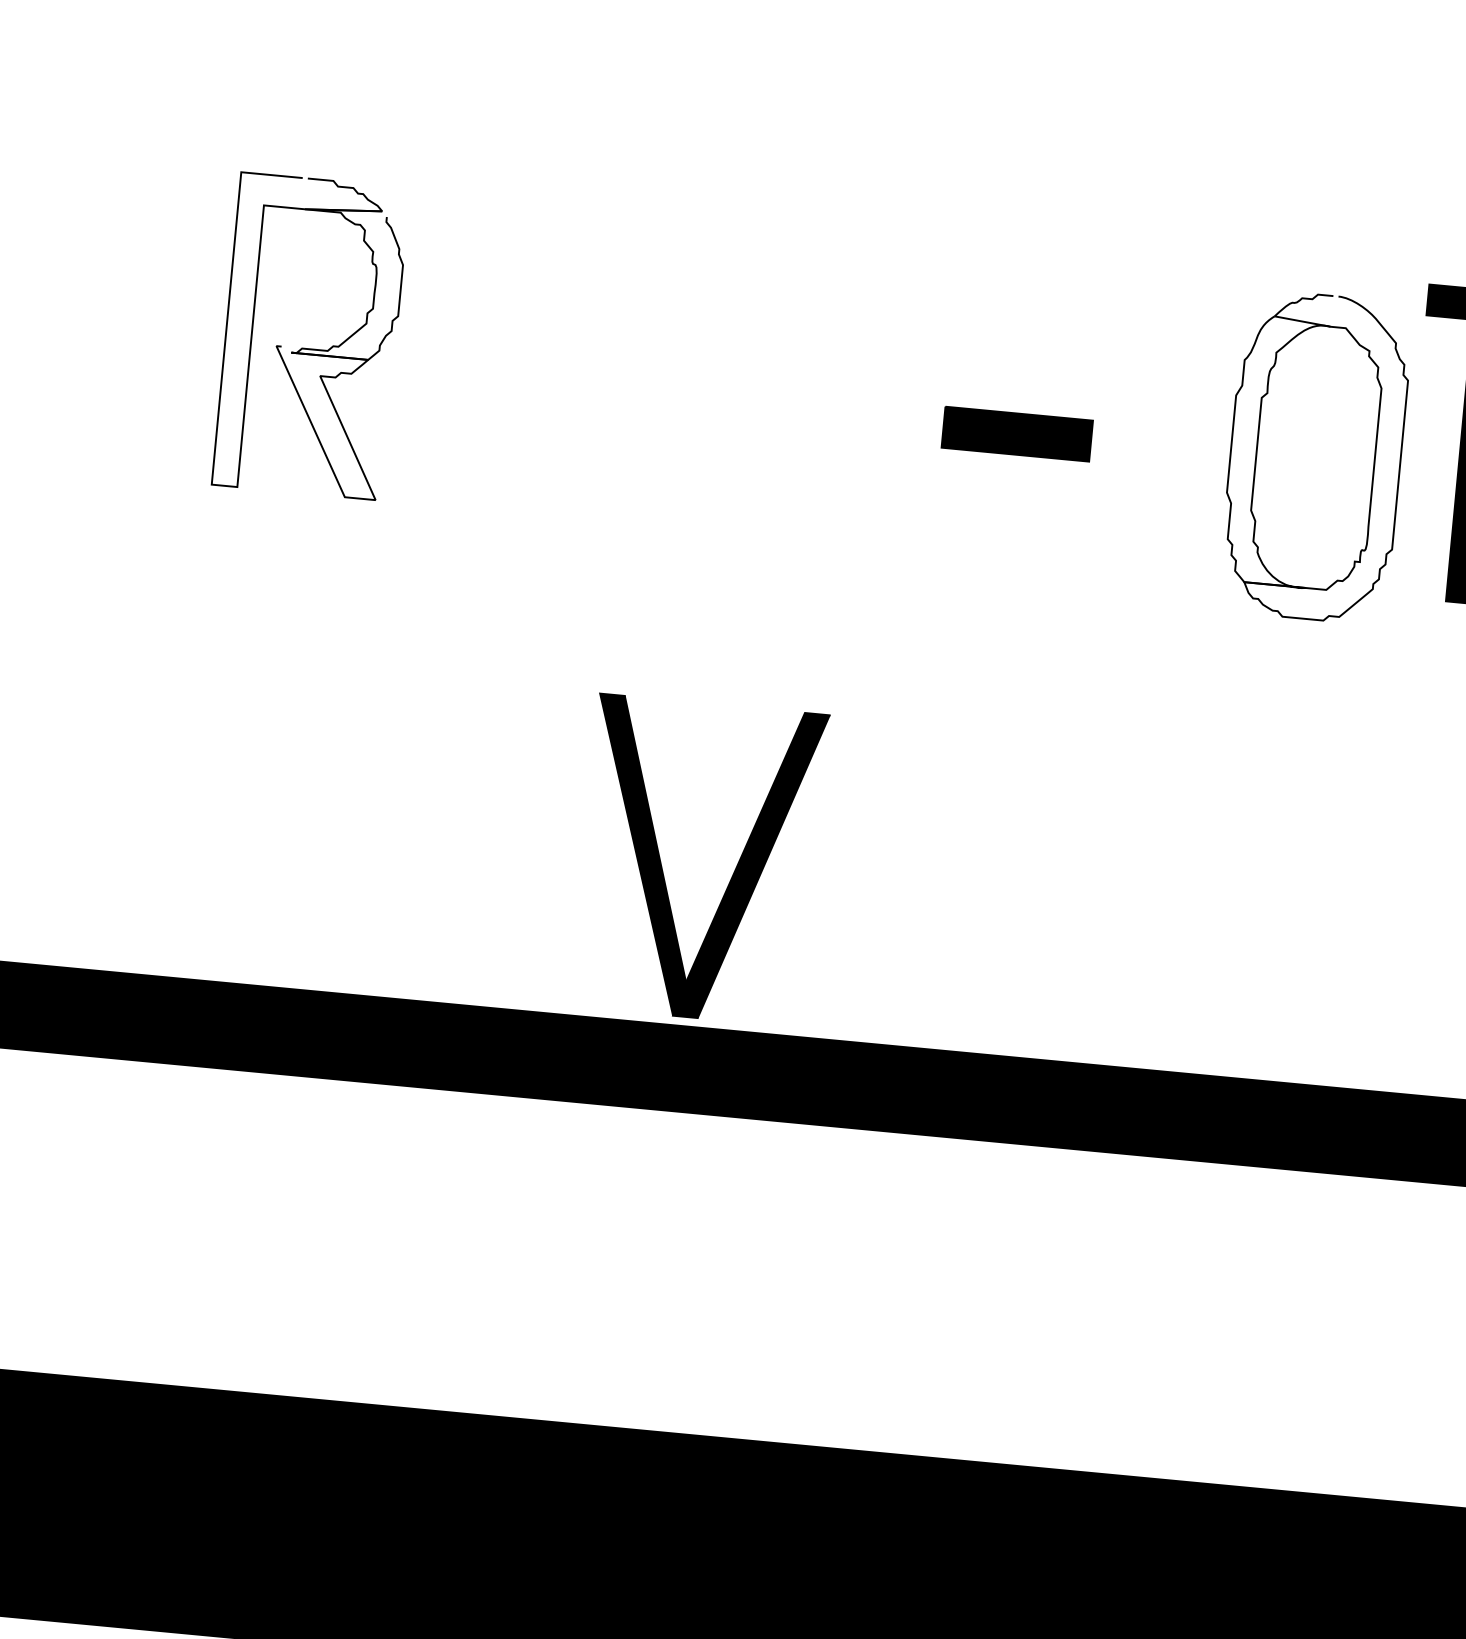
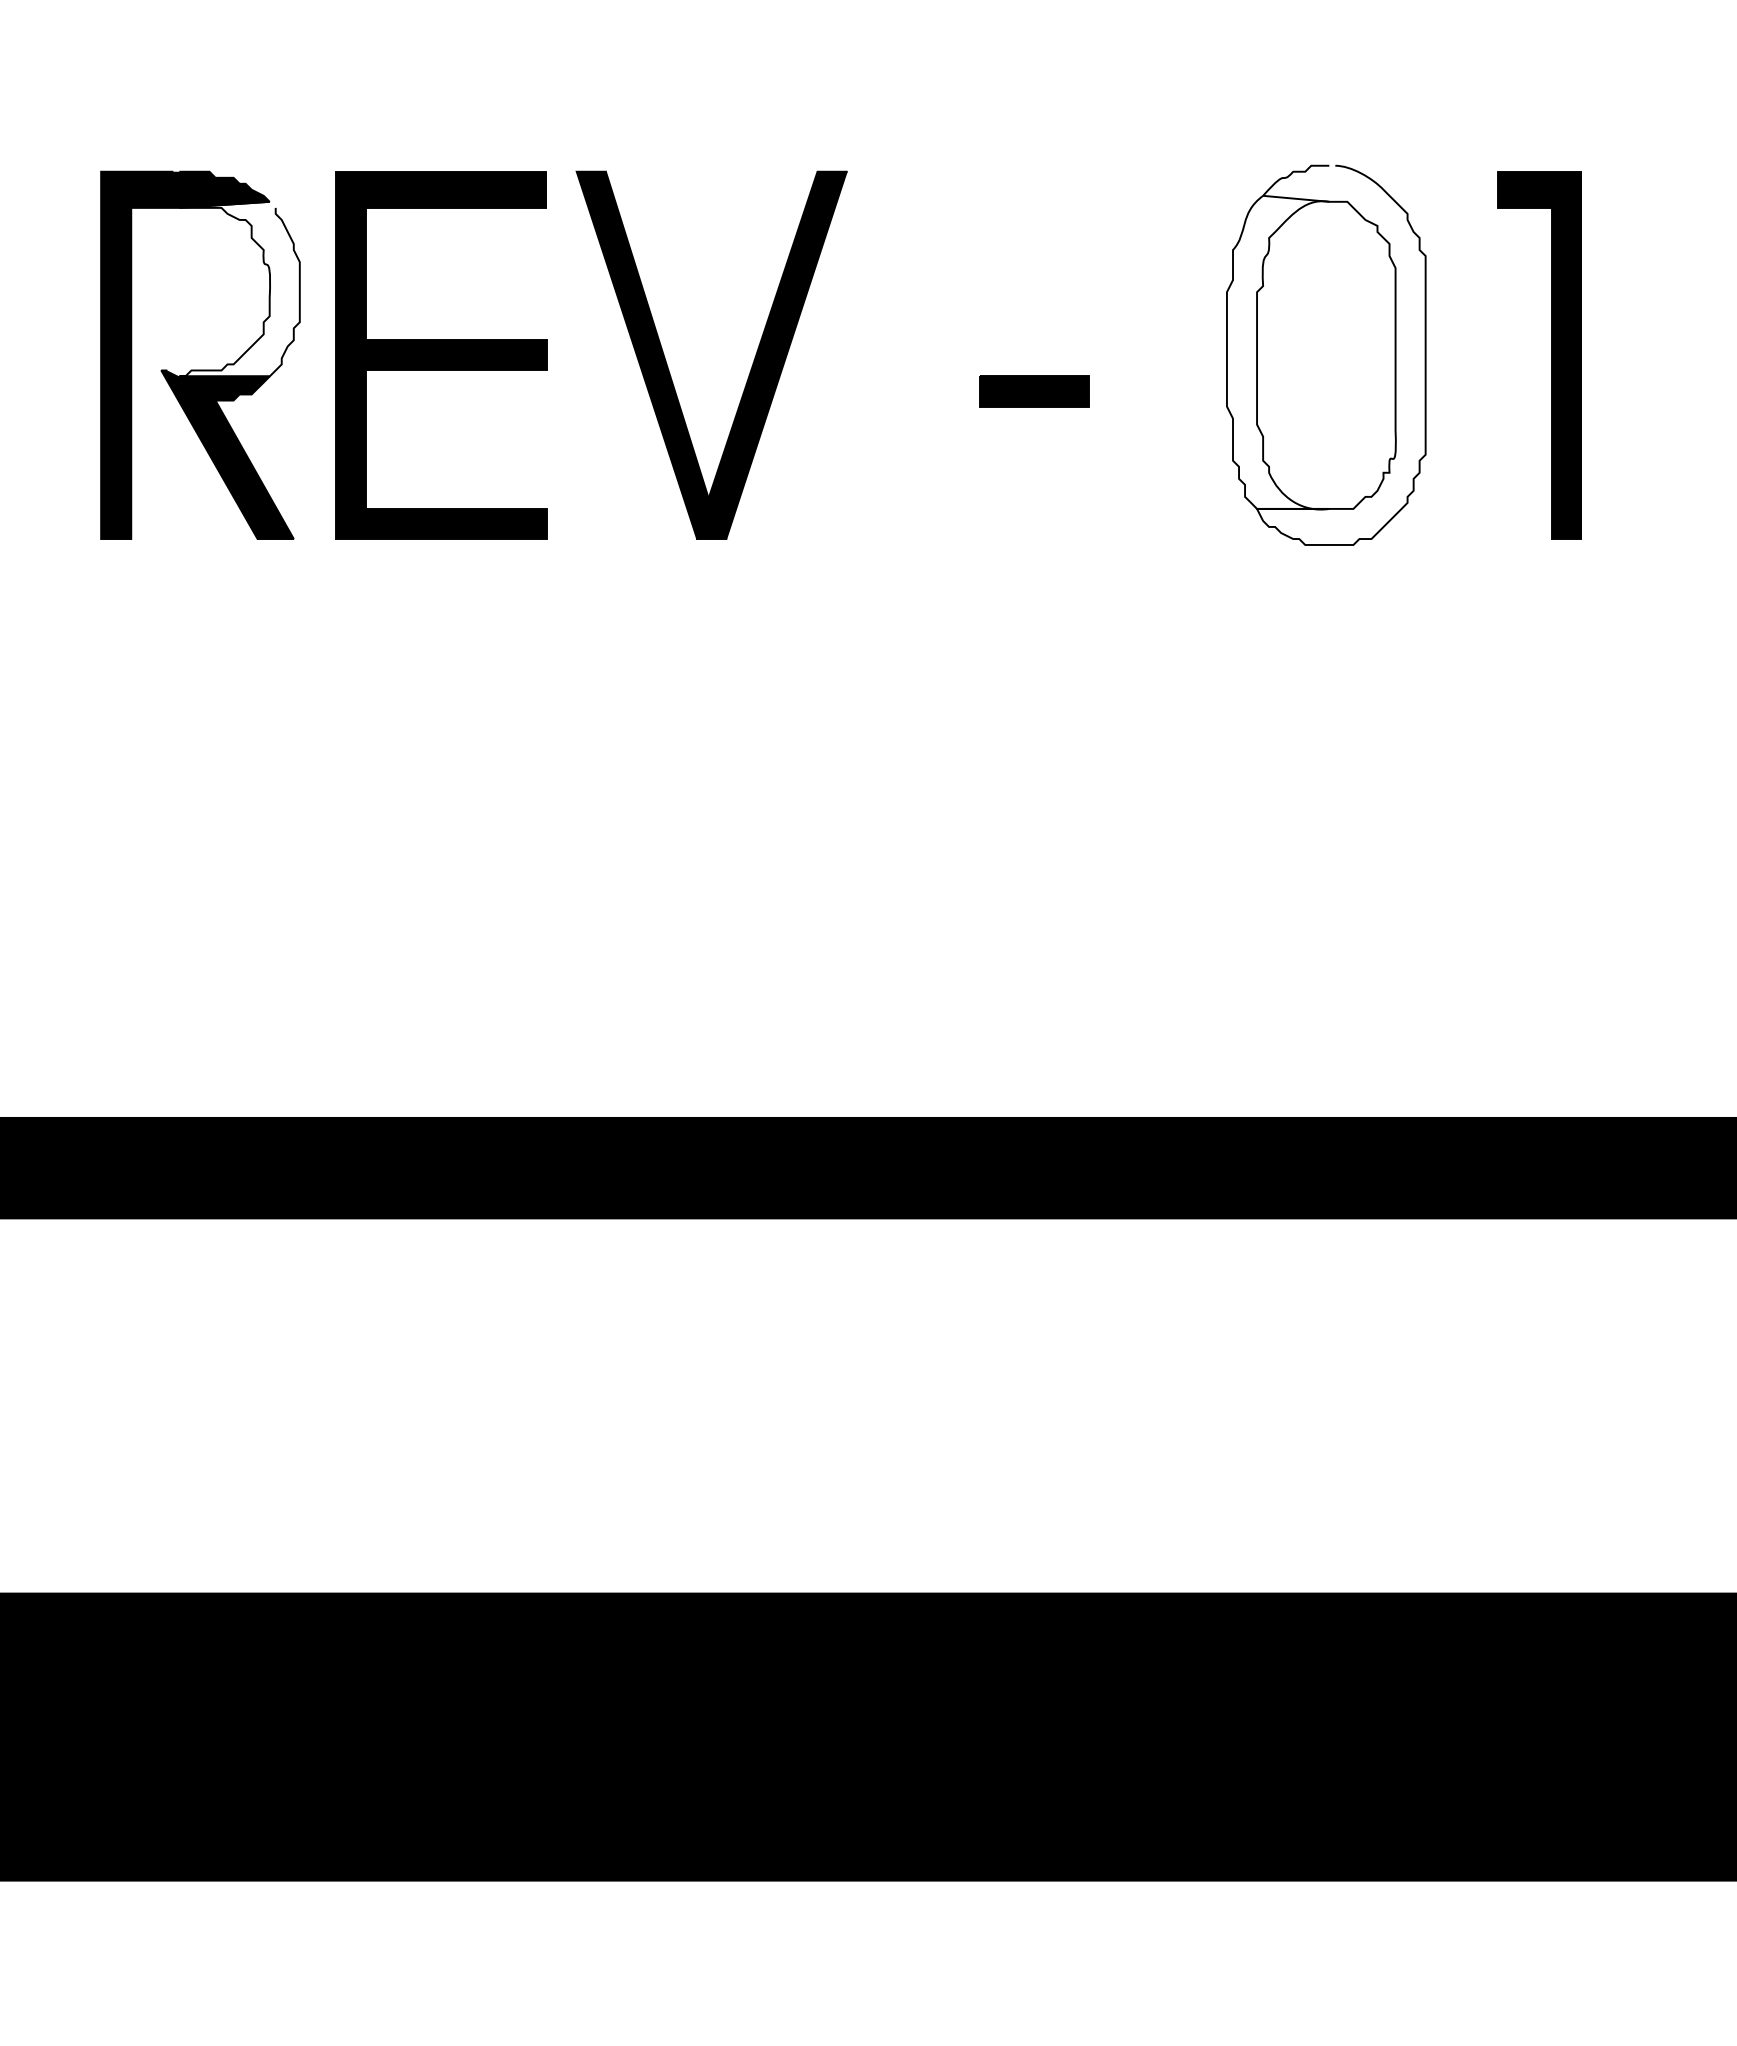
fill: (298, 335) -> (185, 355), added
part: (516, 355) -> (441, 355), added
fill: (326, 422) -> (227, 454), added
part: (1017, 434) -> (1034, 391), size x0.62
part: (1315, 456) -> (1326, 354), moved
part: (733, 873) -> (751, 366), moved

